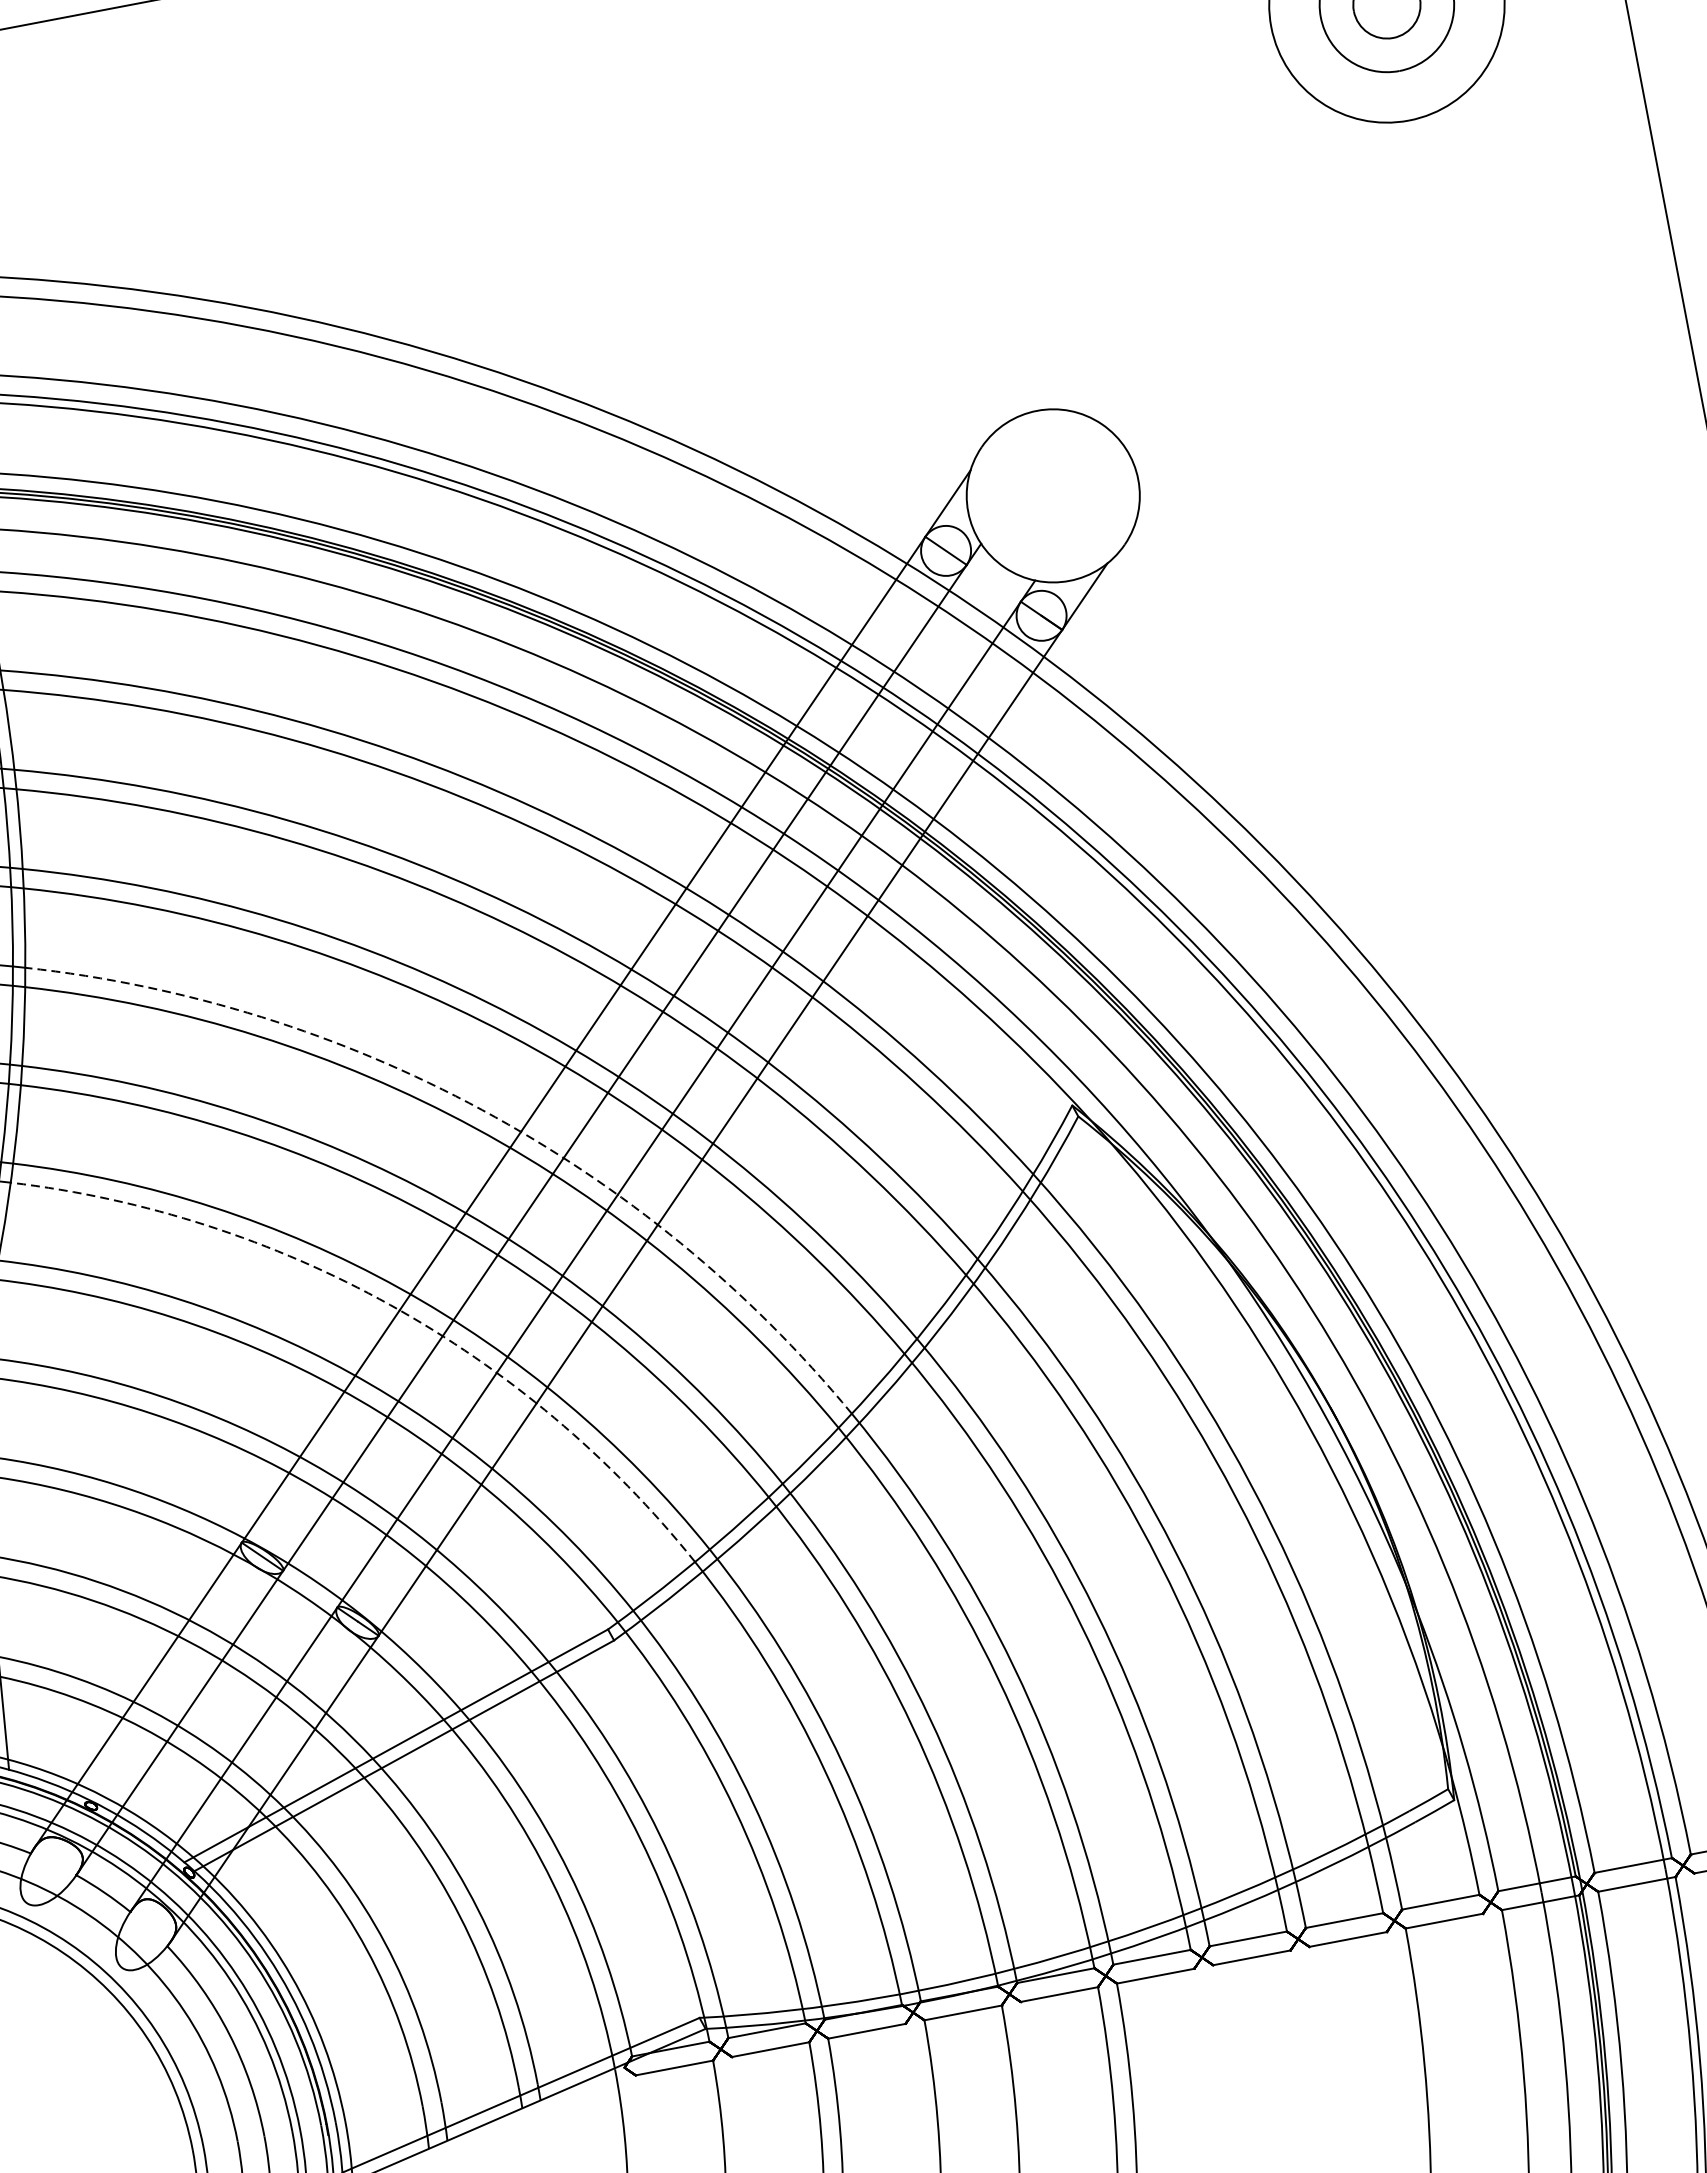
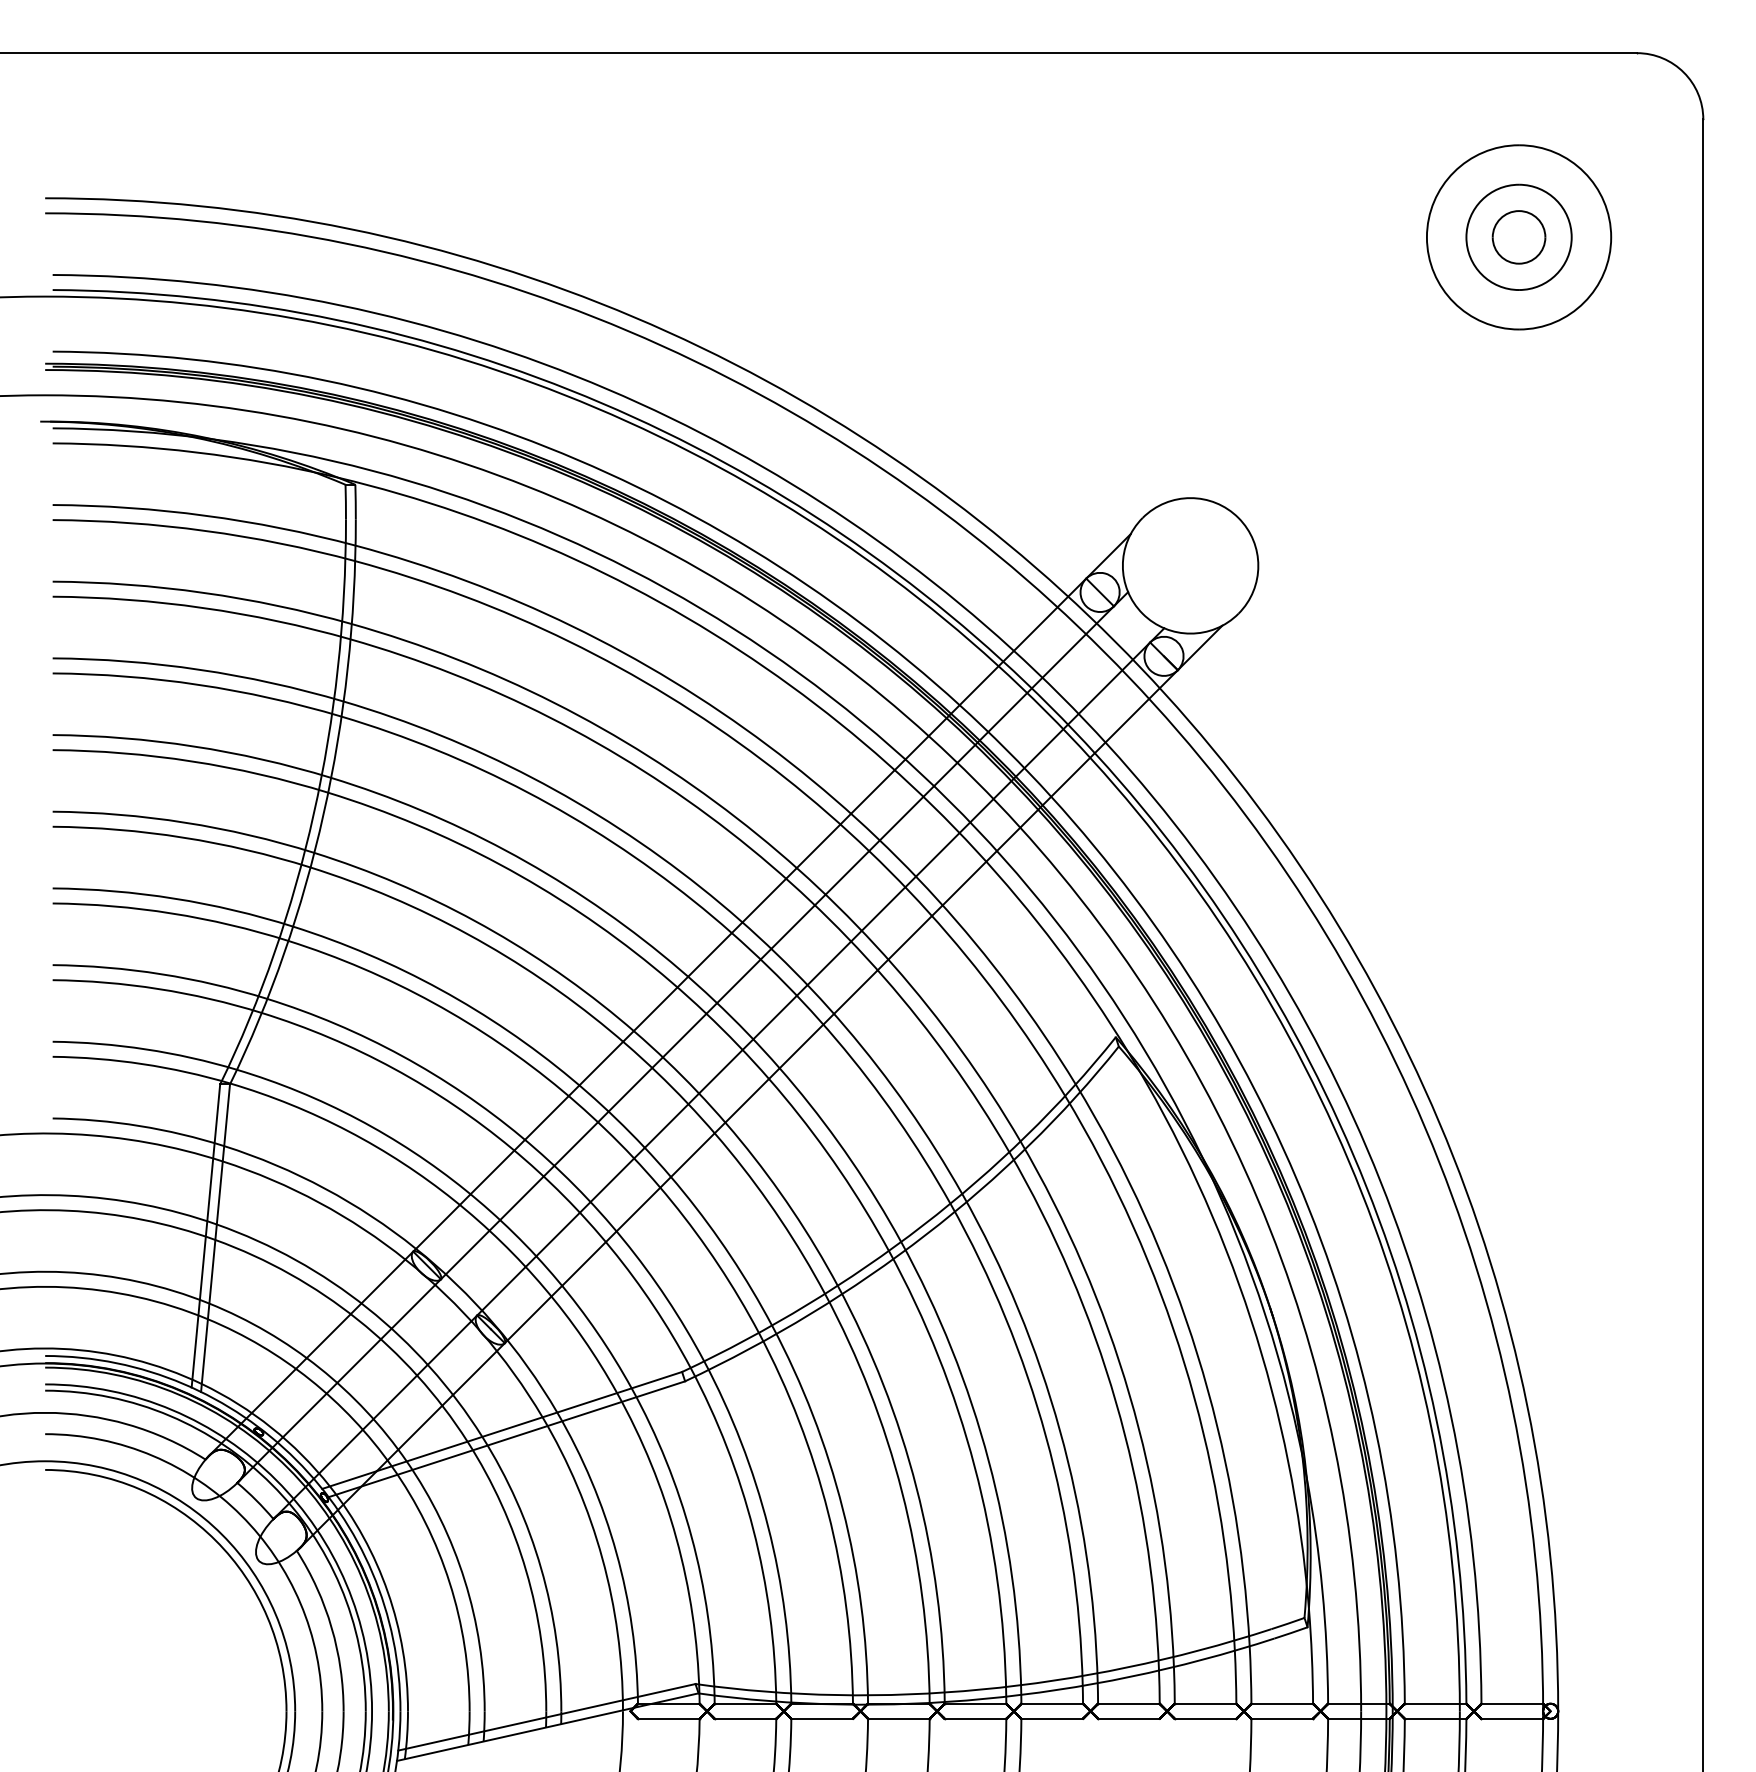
arc: (482, 1110) -> (661, 954), dashed -> solid
arc: (390, 1304) -> (562, 1090), dashed -> solid

